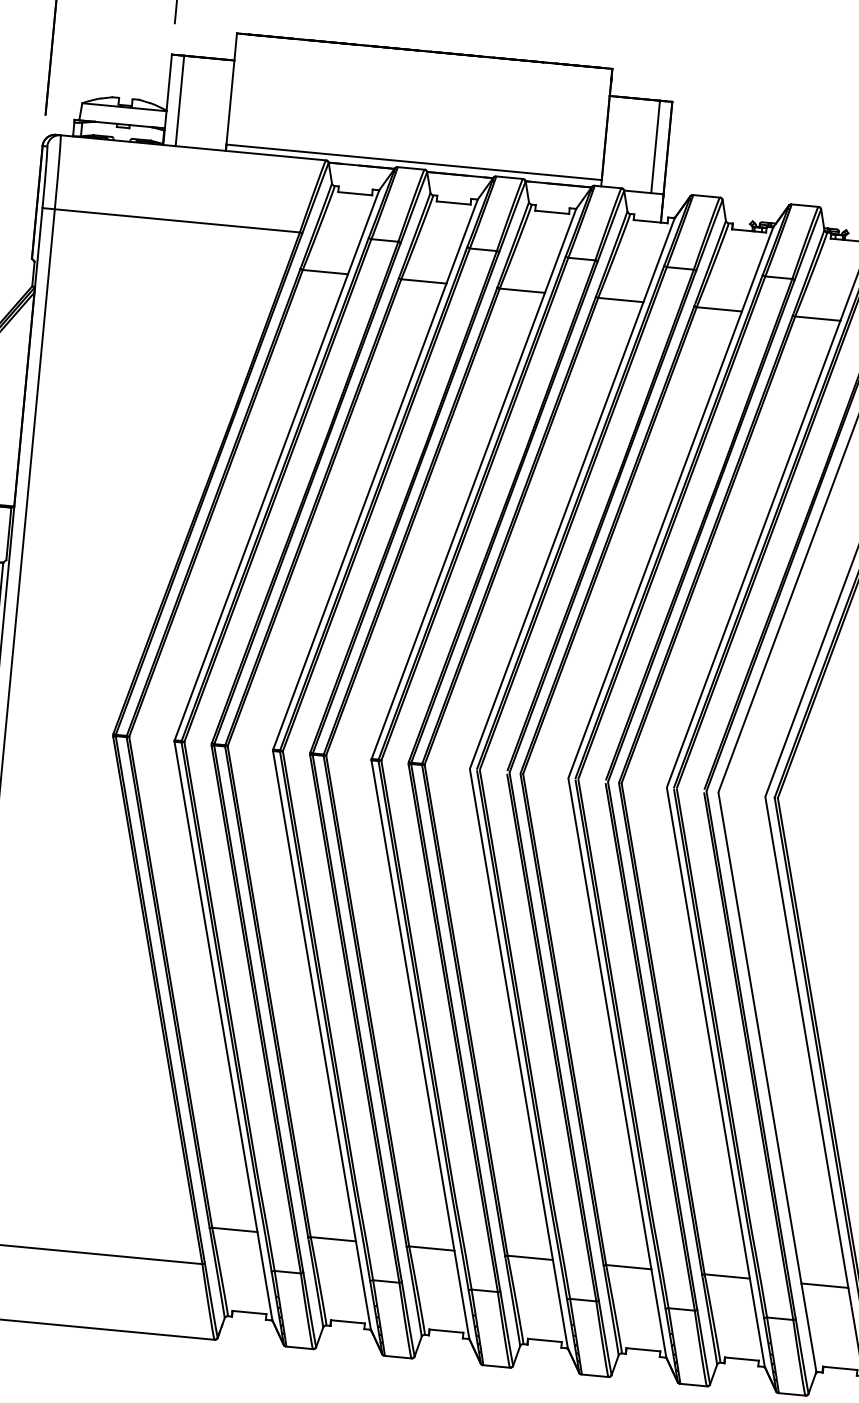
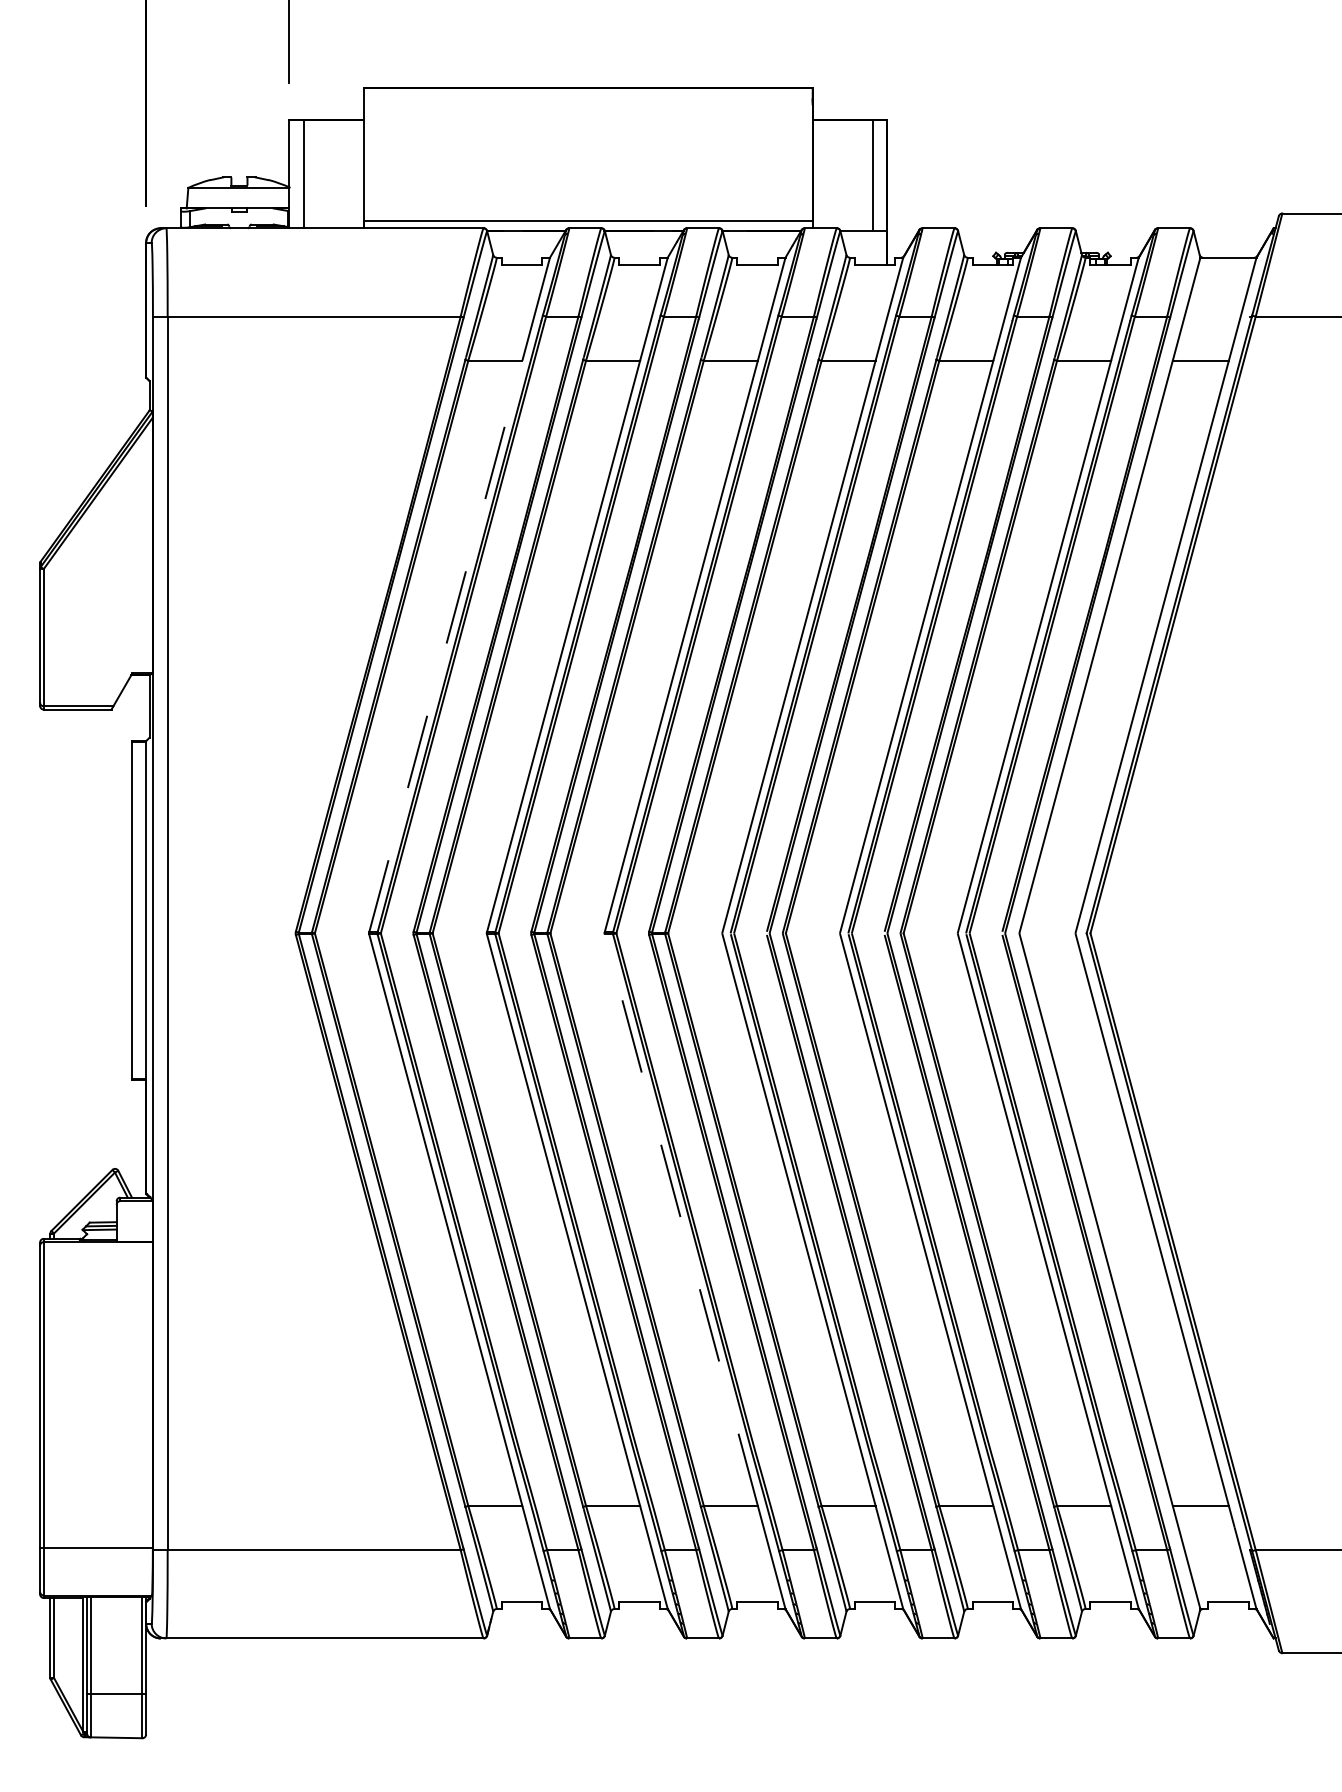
line: (261, 507) -> (445, 646), solid -> dashed
line: (413, 1005) -> (681, 1220), solid -> dashed

